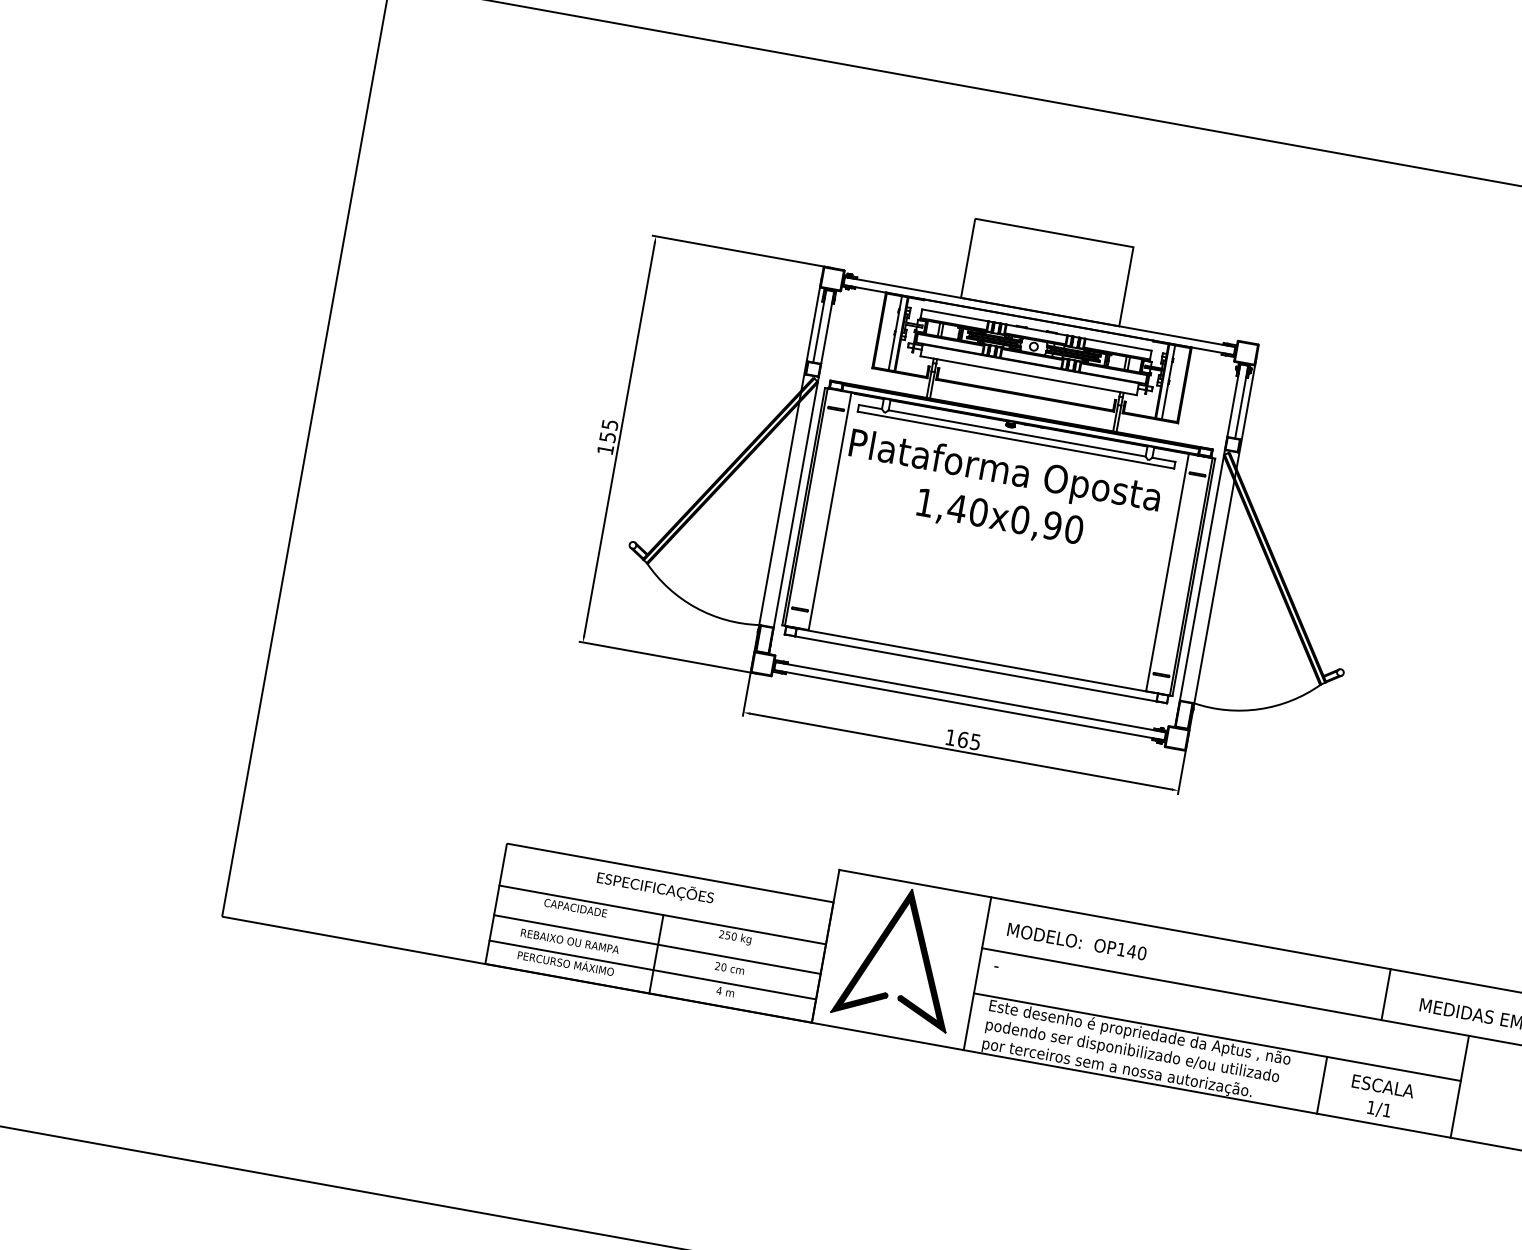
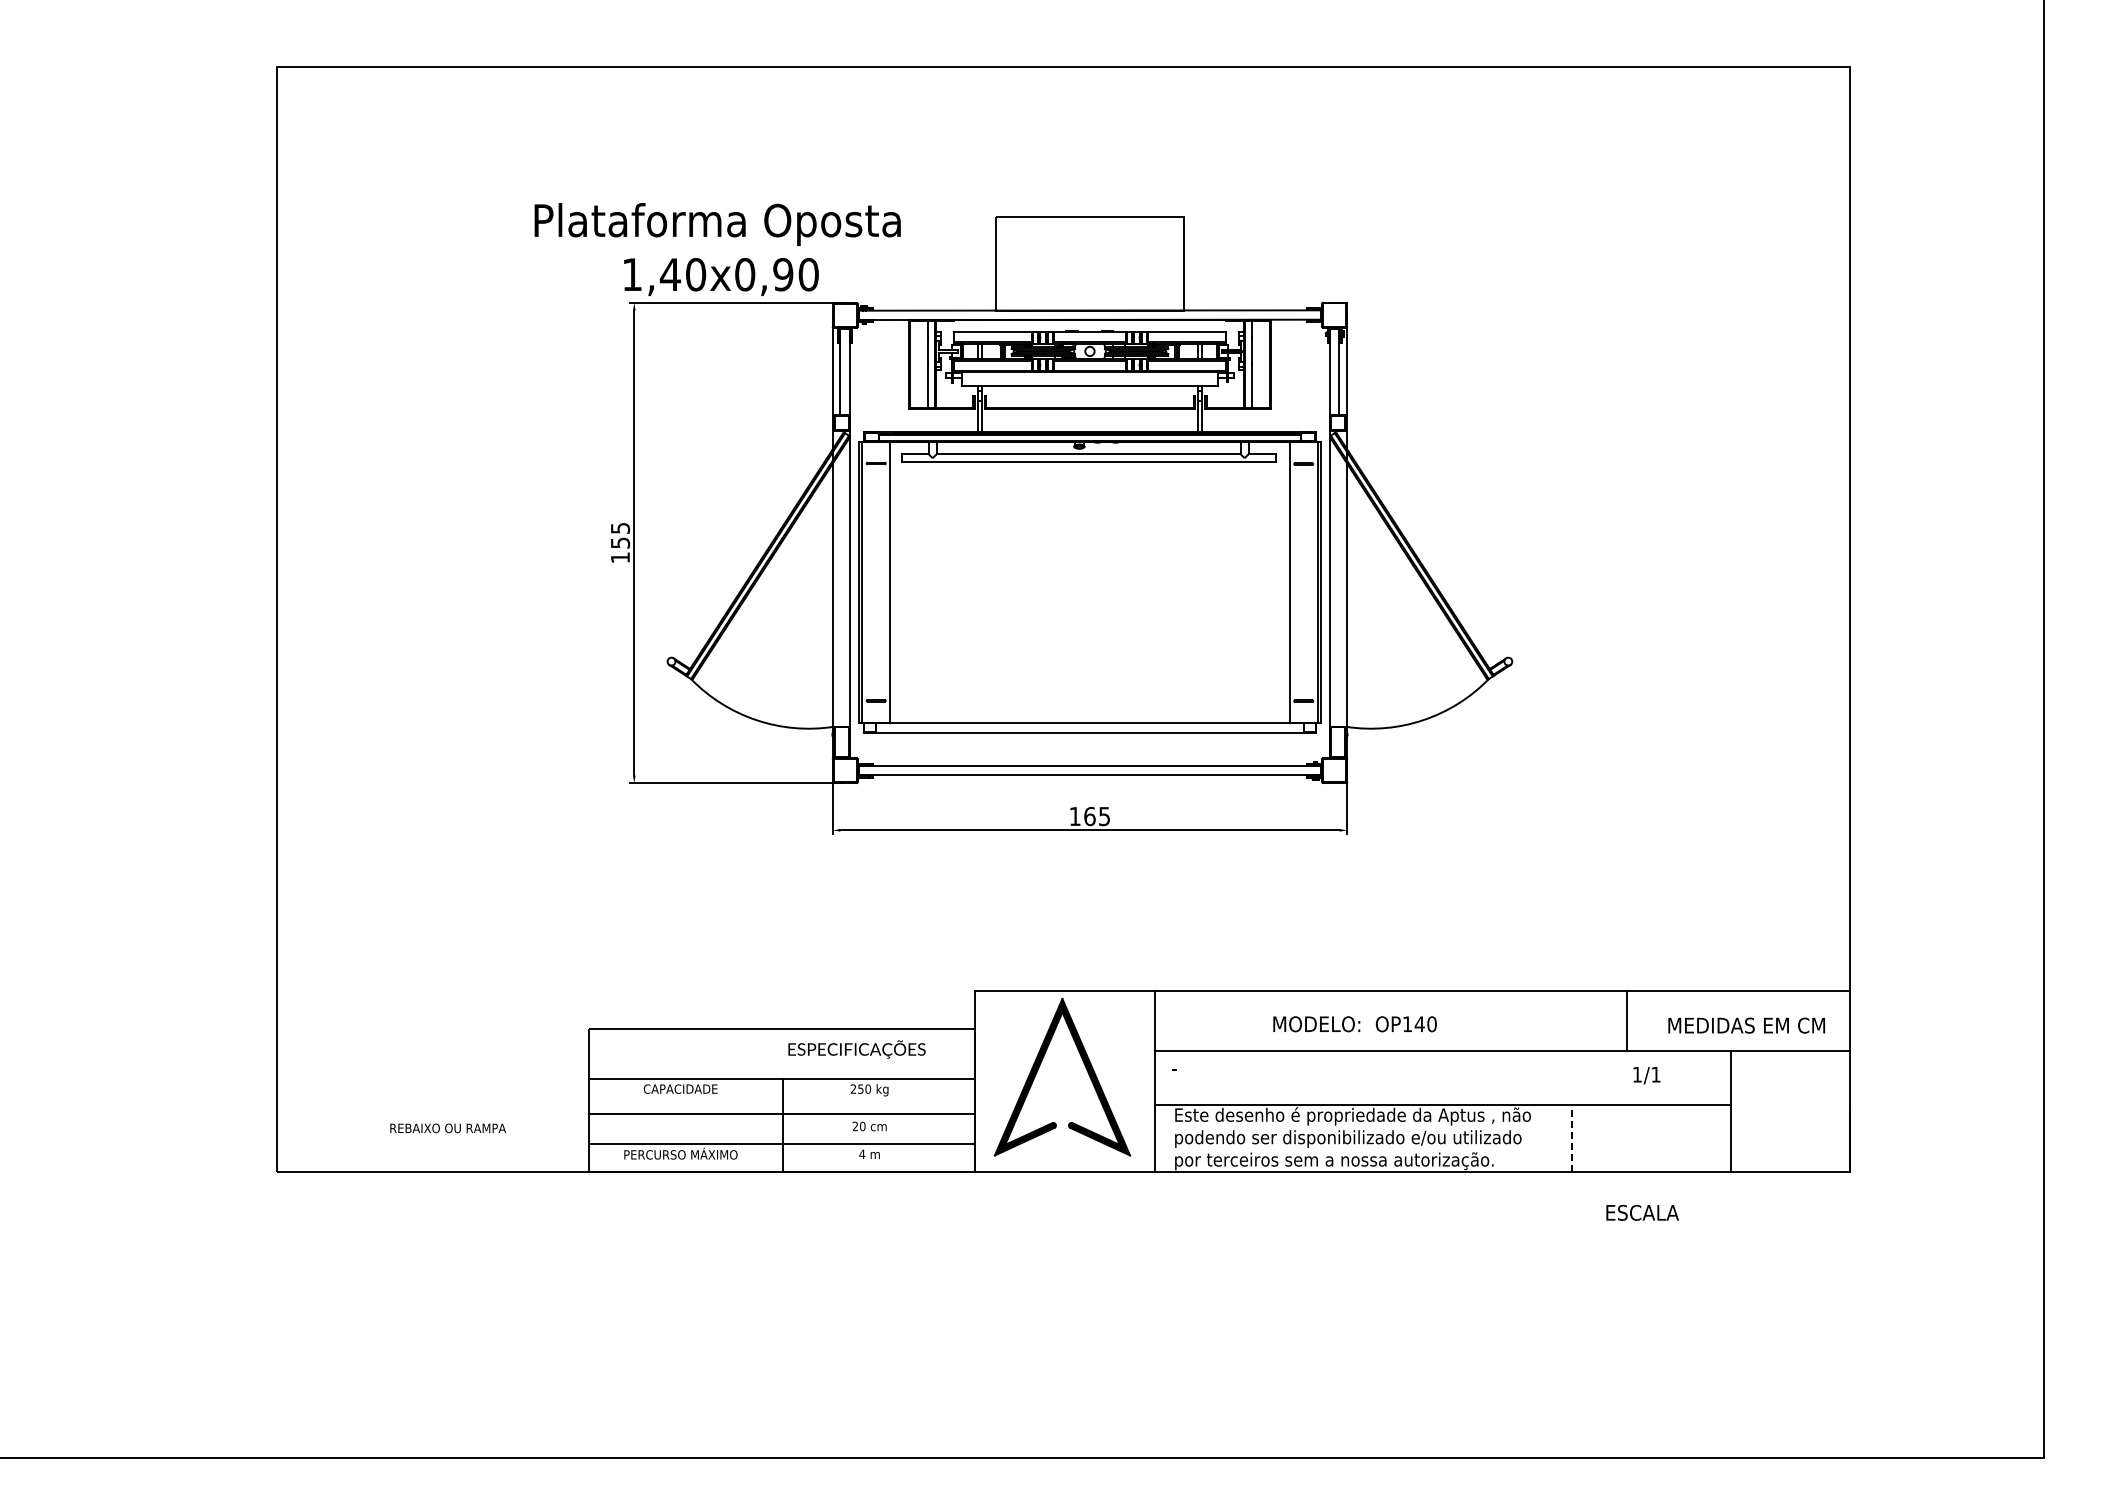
text: (1000, 494) -> (717, 249), moved
text: (655, 887) -> (856, 1049), moved
text: (569, 941) -> (447, 1128), moved
text: (1076, 941) -> (1354, 1024), moved
line: (1322, 1085) -> (1572, 1138), solid -> dashed
text: (1383, 1086) -> (1642, 1212), moved
text: (1378, 1109) -> (1646, 1075), moved

